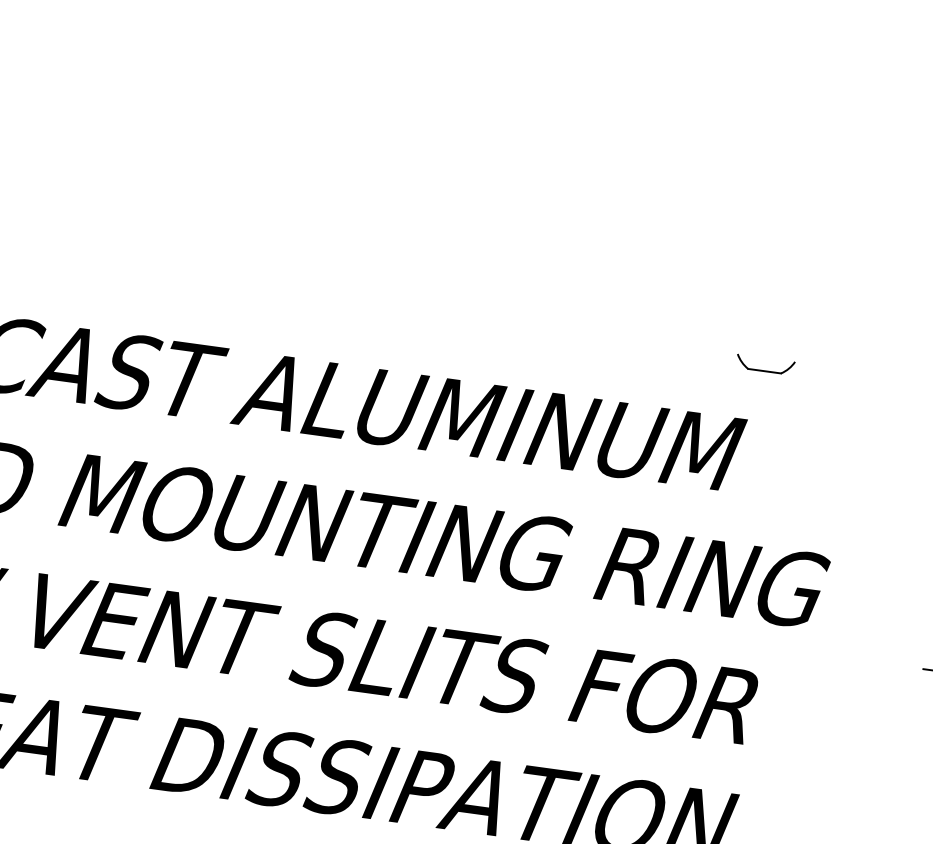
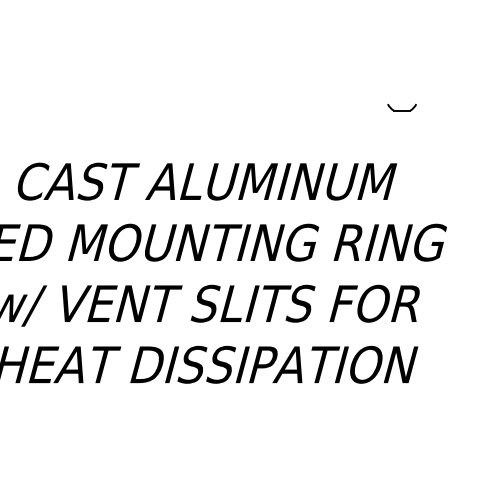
part: (764, 364) -> (401, 107), moved

